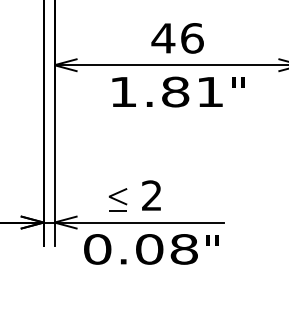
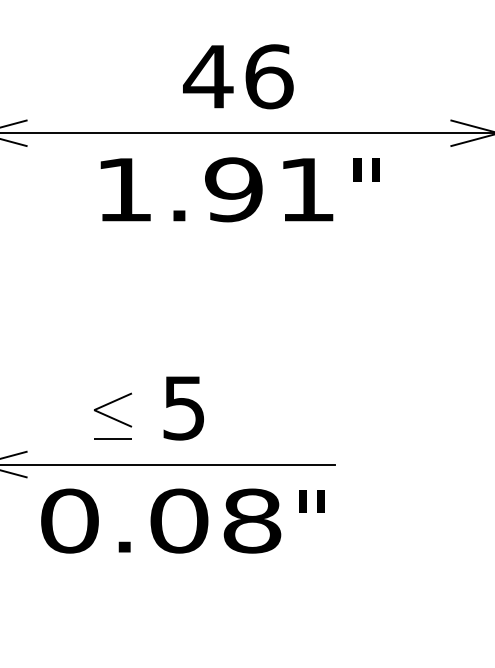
text: (175, 91) -> (233, 188), 1.81 -> 1.91
text: (151, 195) -> (183, 407), 2 -> 5

